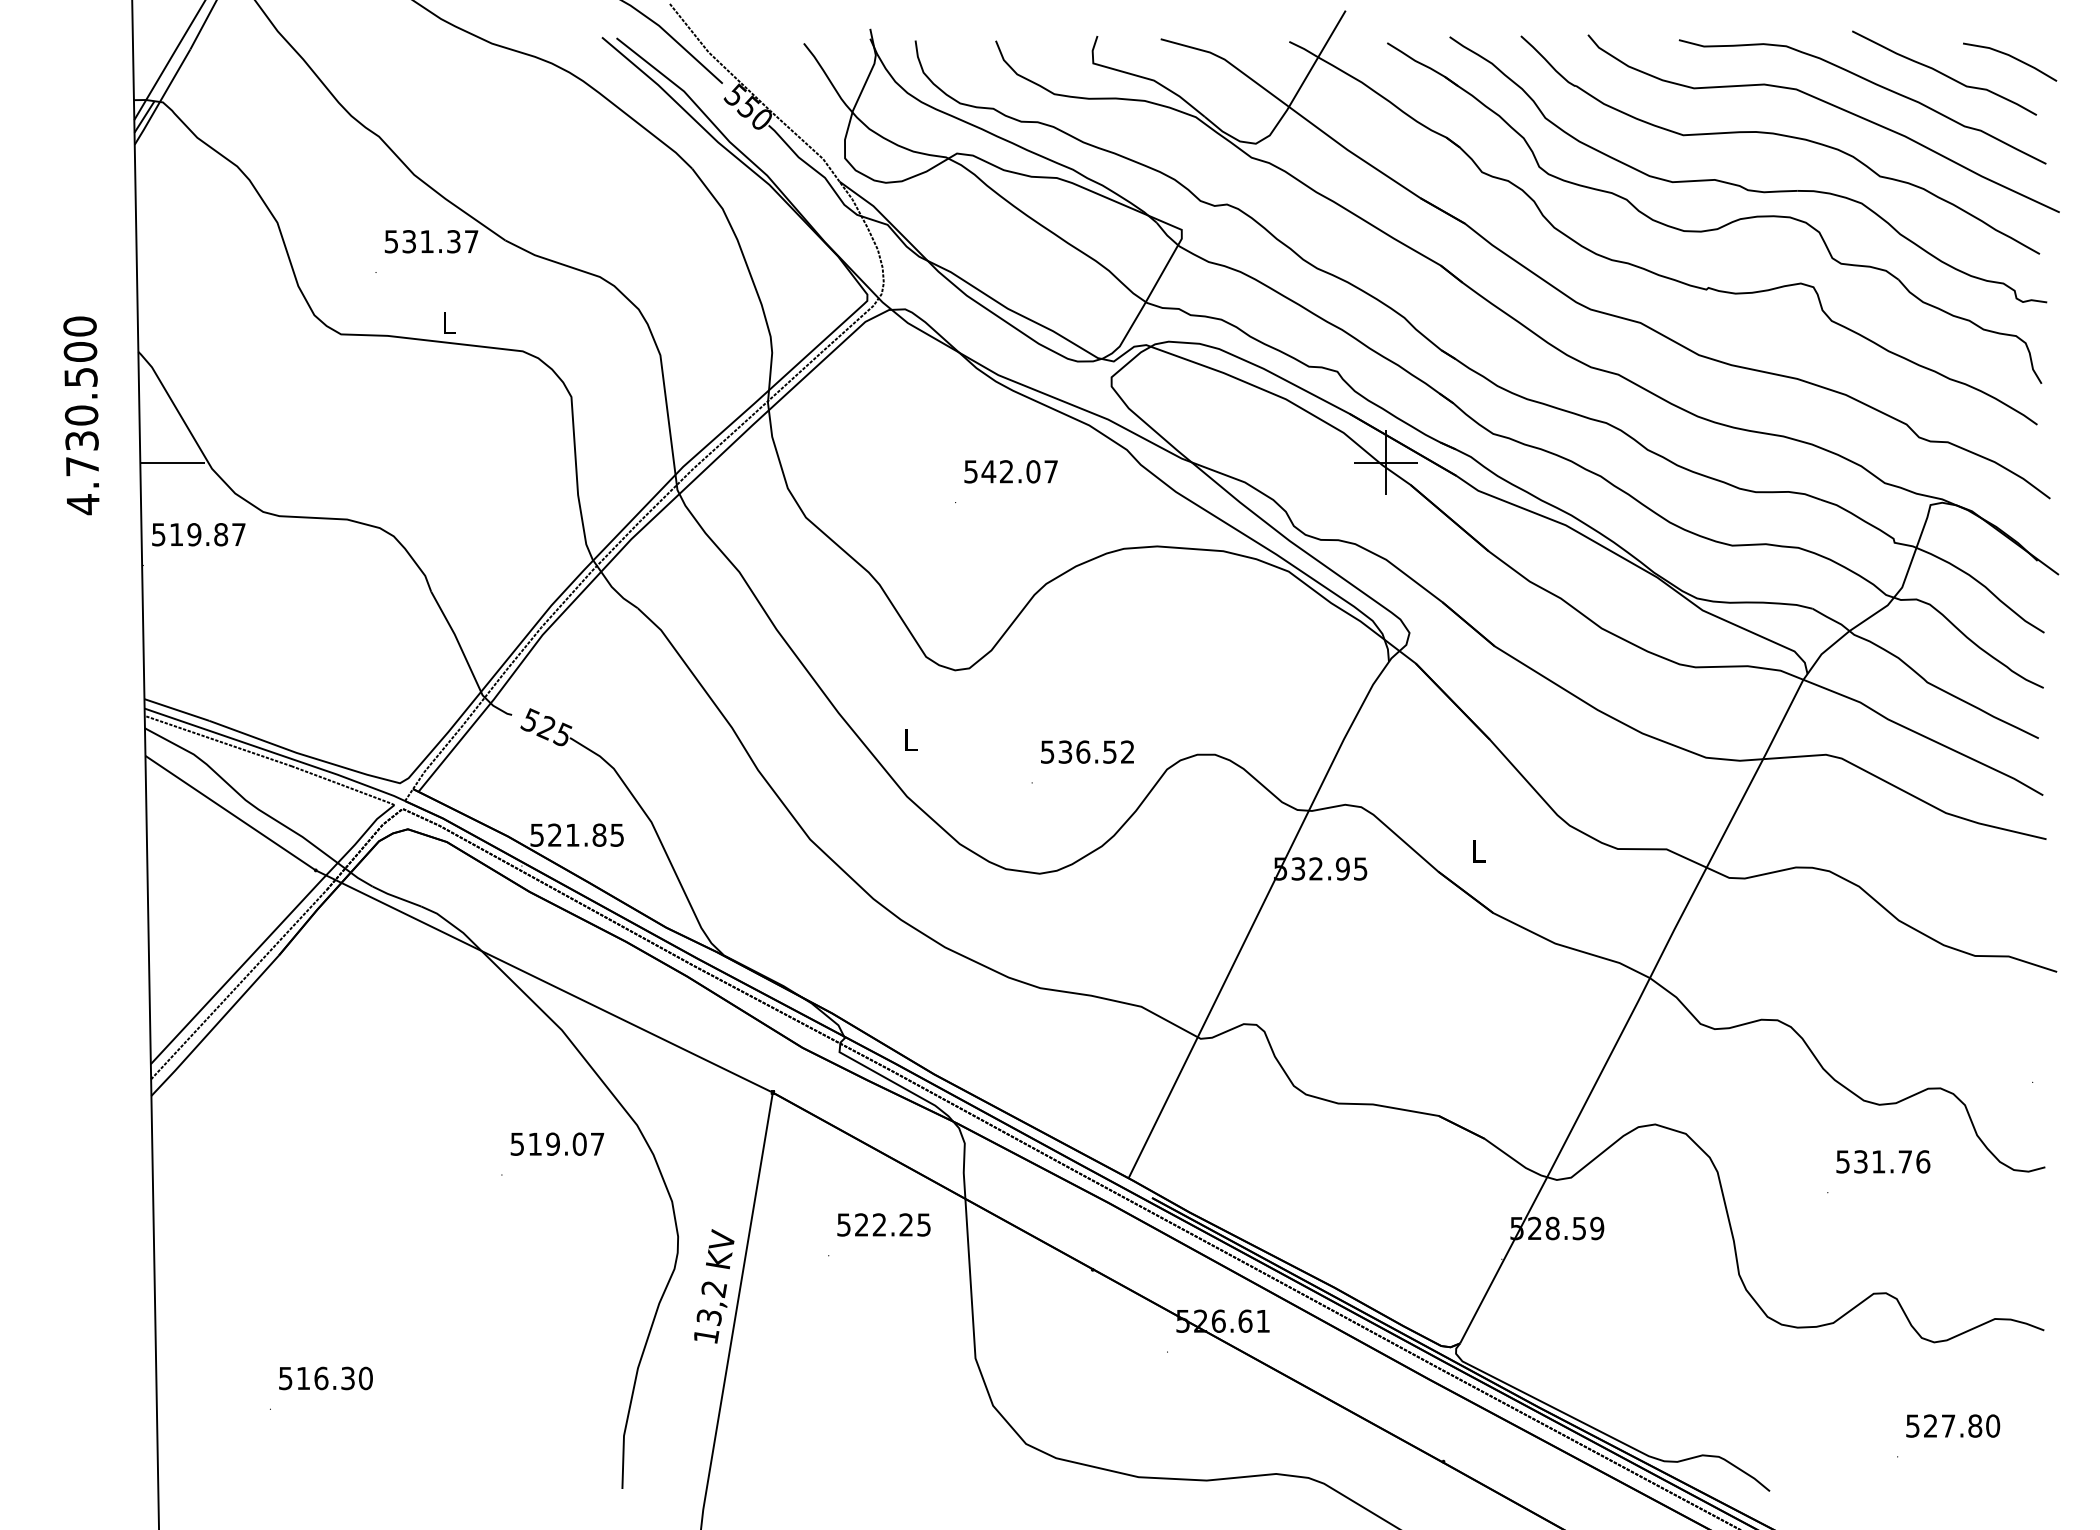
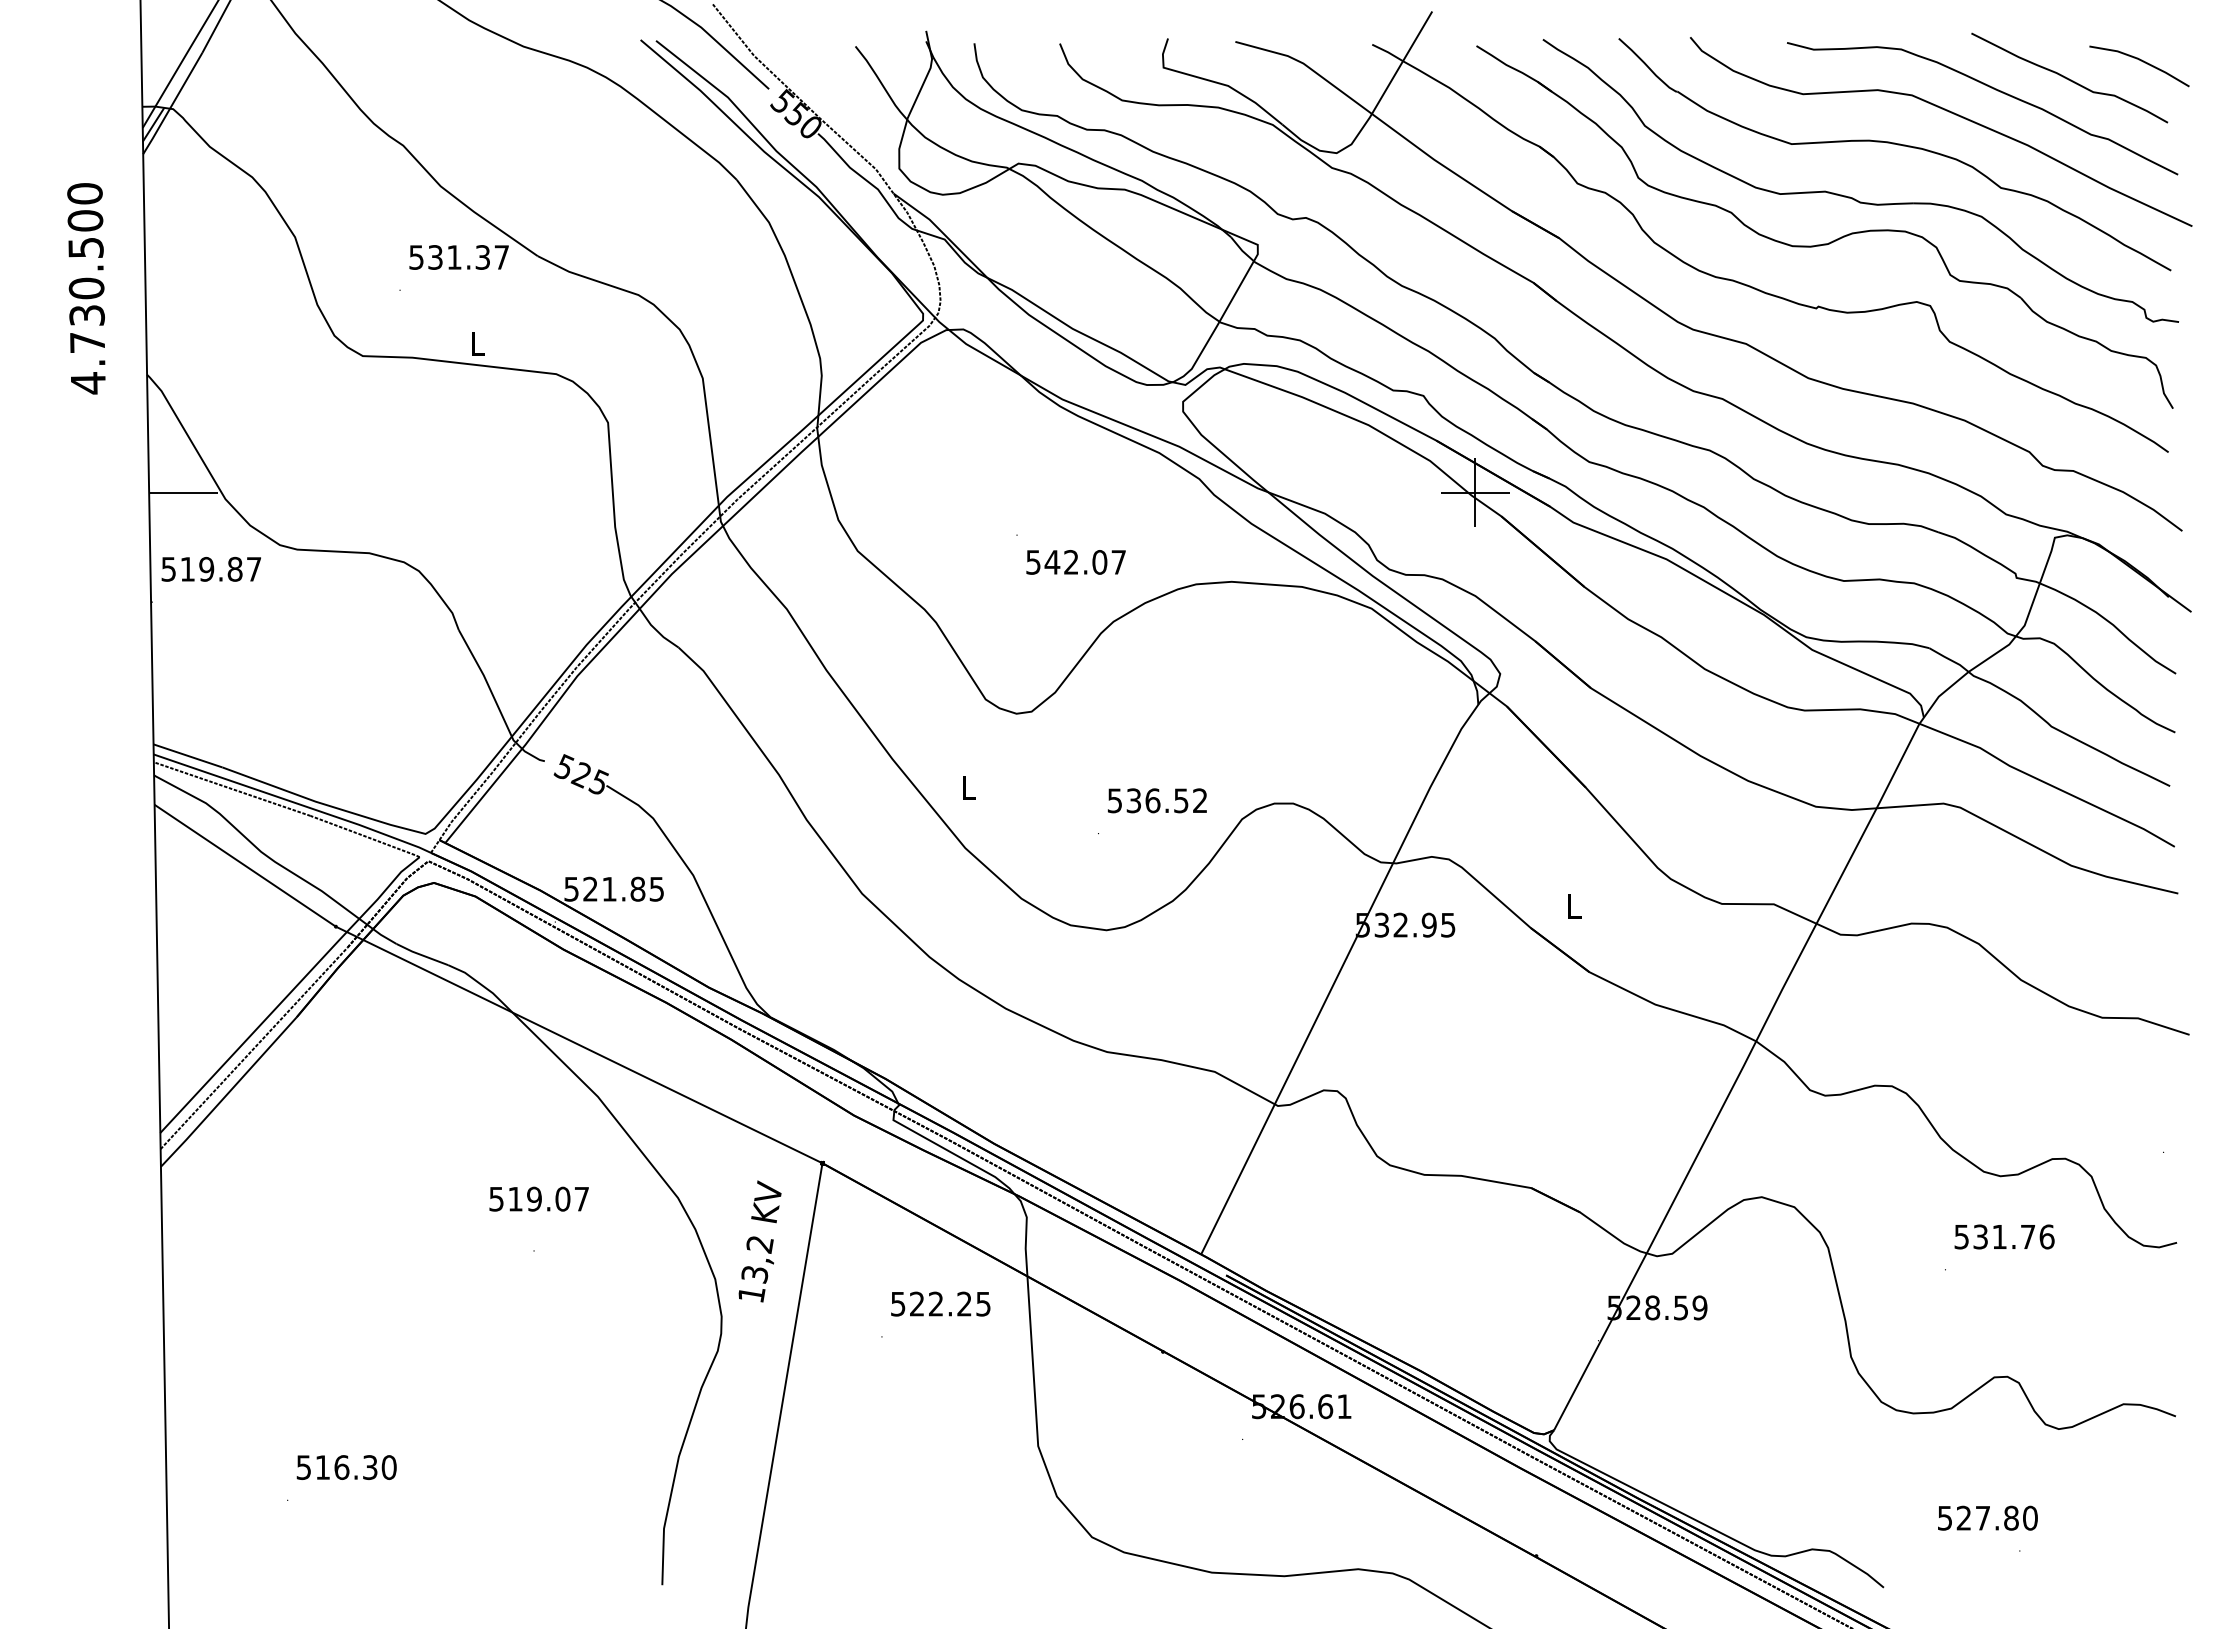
text: (81, 415) -> (86, 288), moved
text: (1010, 471) -> (1075, 562), moved
text: (556, 1143) -> (538, 1198), moved
text: (713, 1286) -> (759, 1241), moved
text: (1952, 1425) -> (1987, 1517), moved

